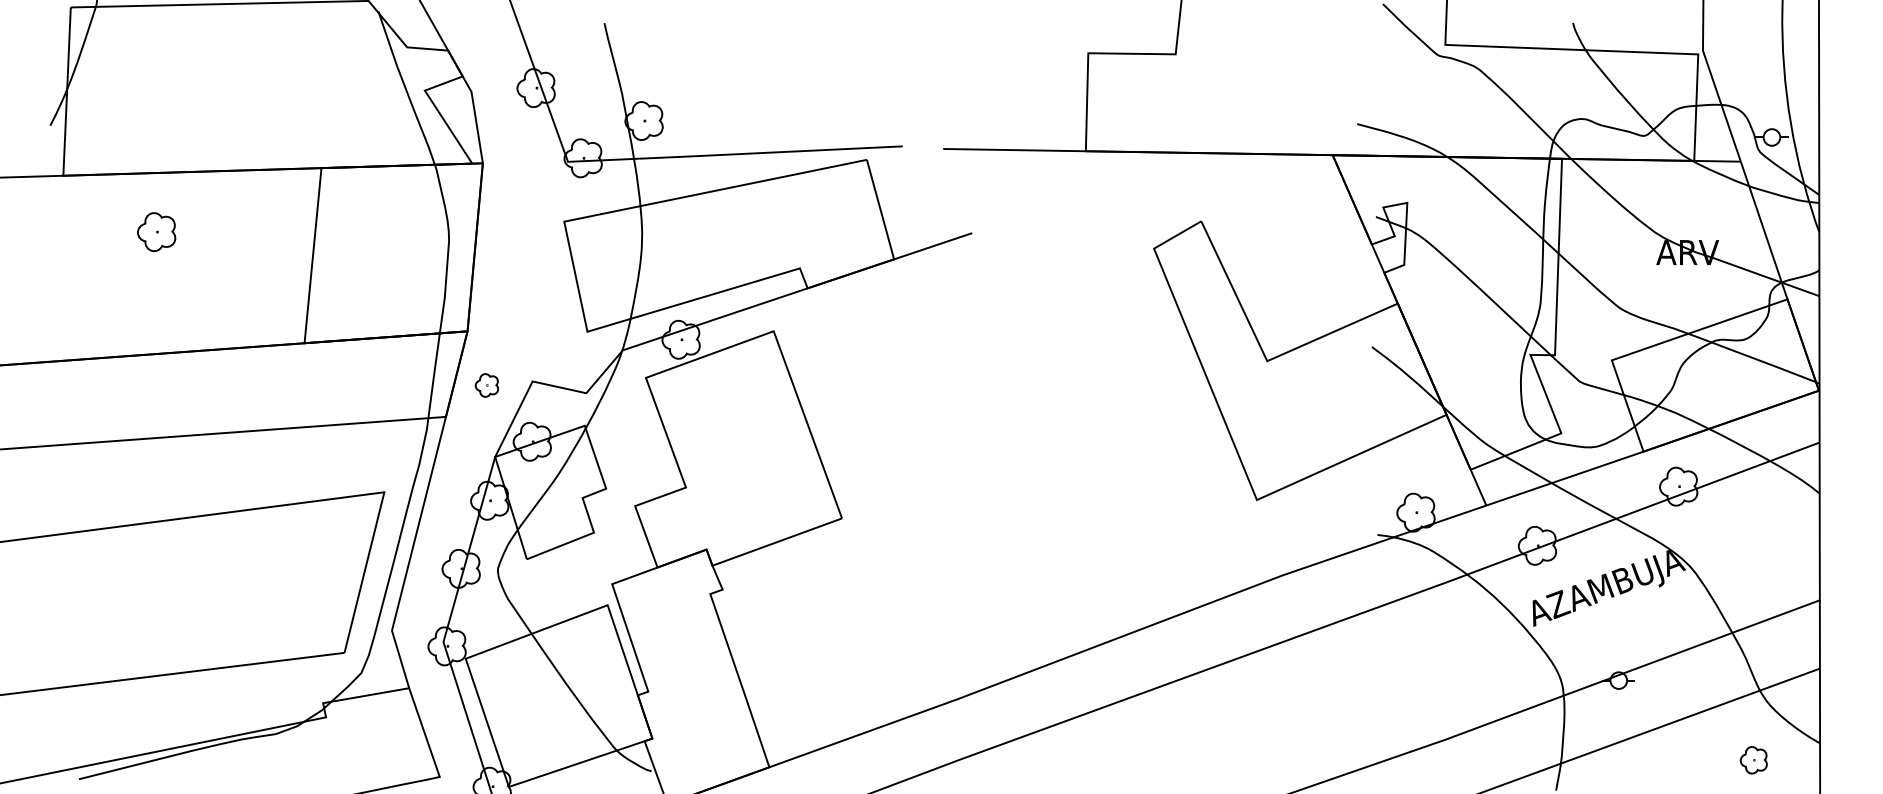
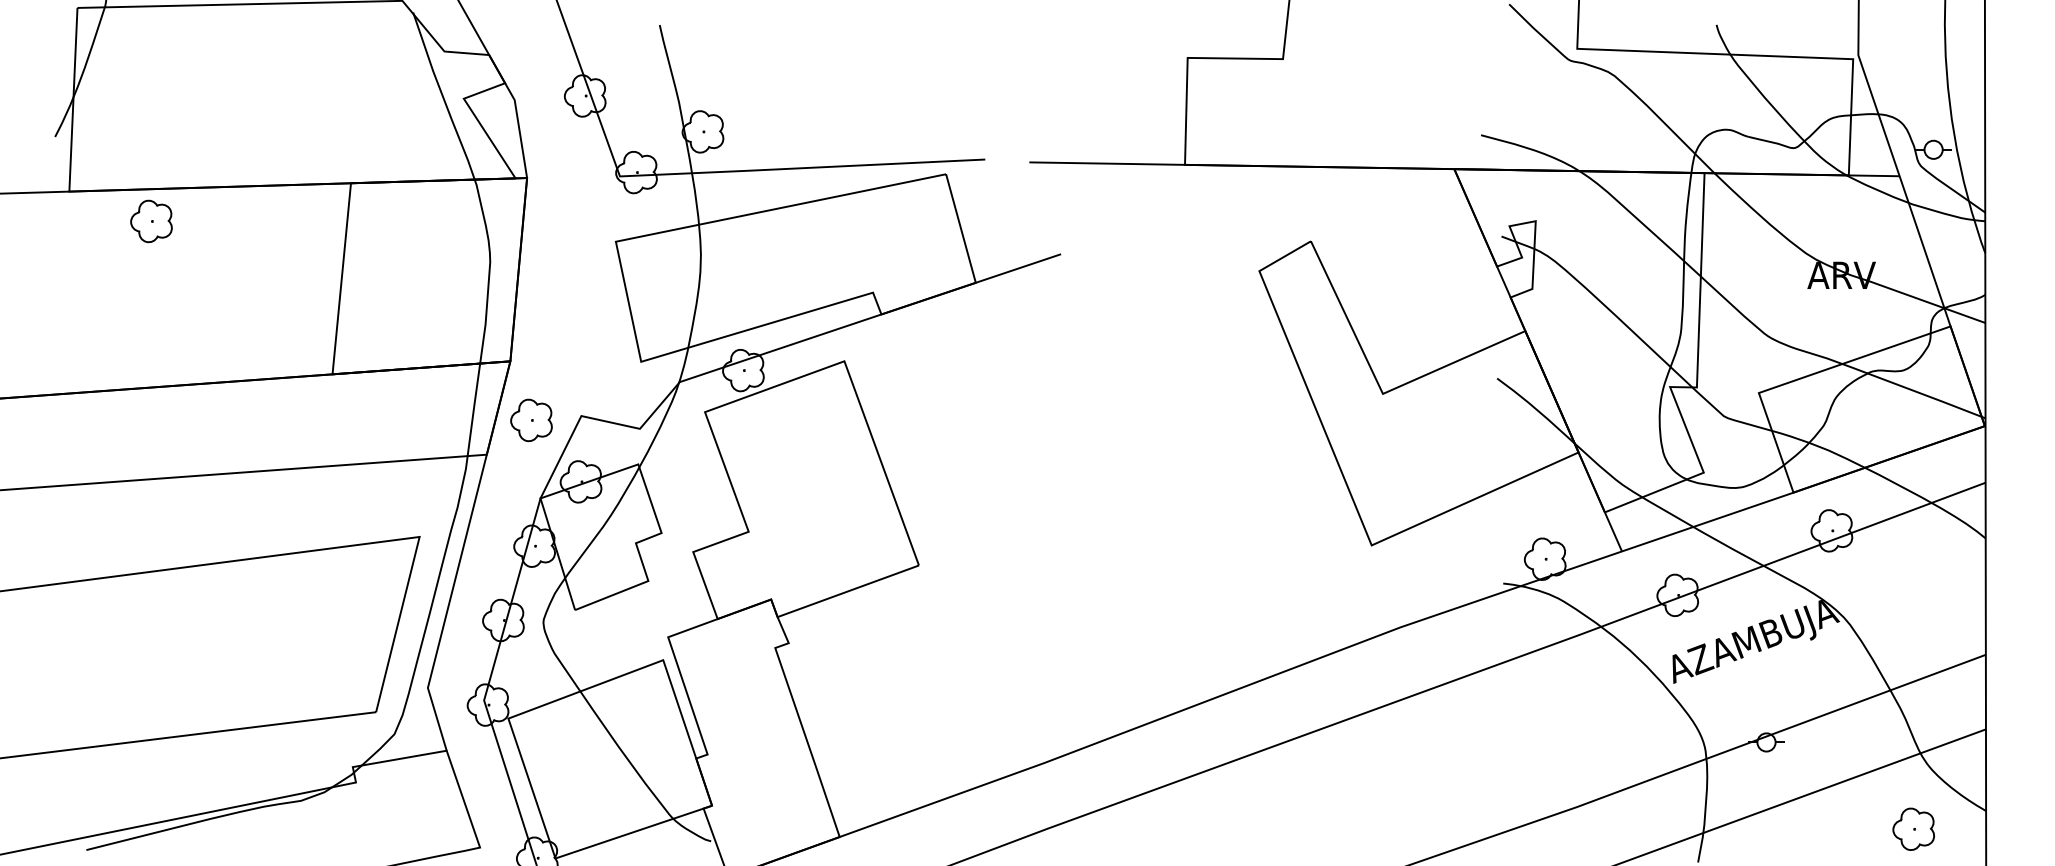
part: (156, 231) -> (151, 220), moved
part: (486, 385) -> (531, 420), size x1.67
part: (1753, 760) -> (1913, 829), size x1.43

